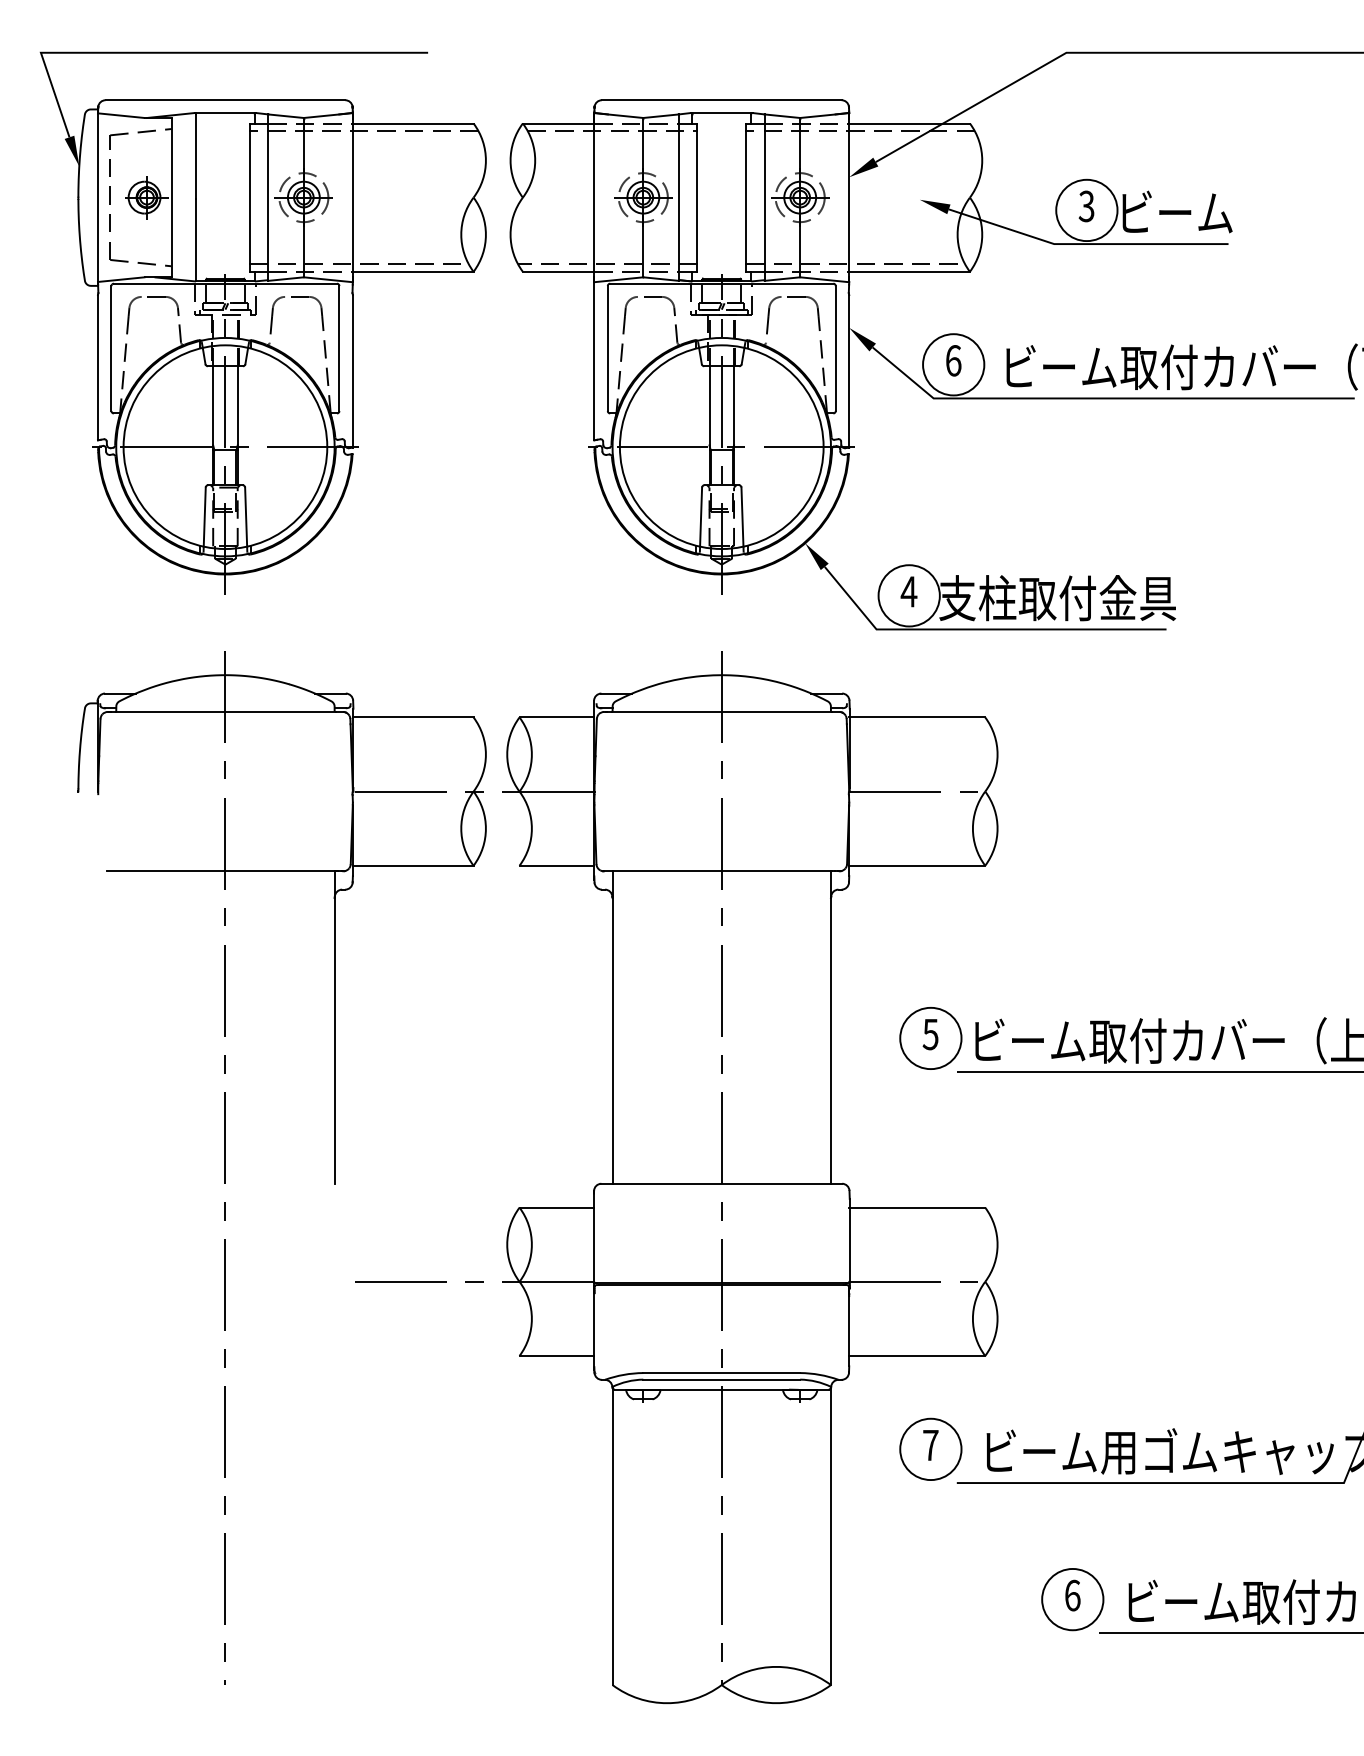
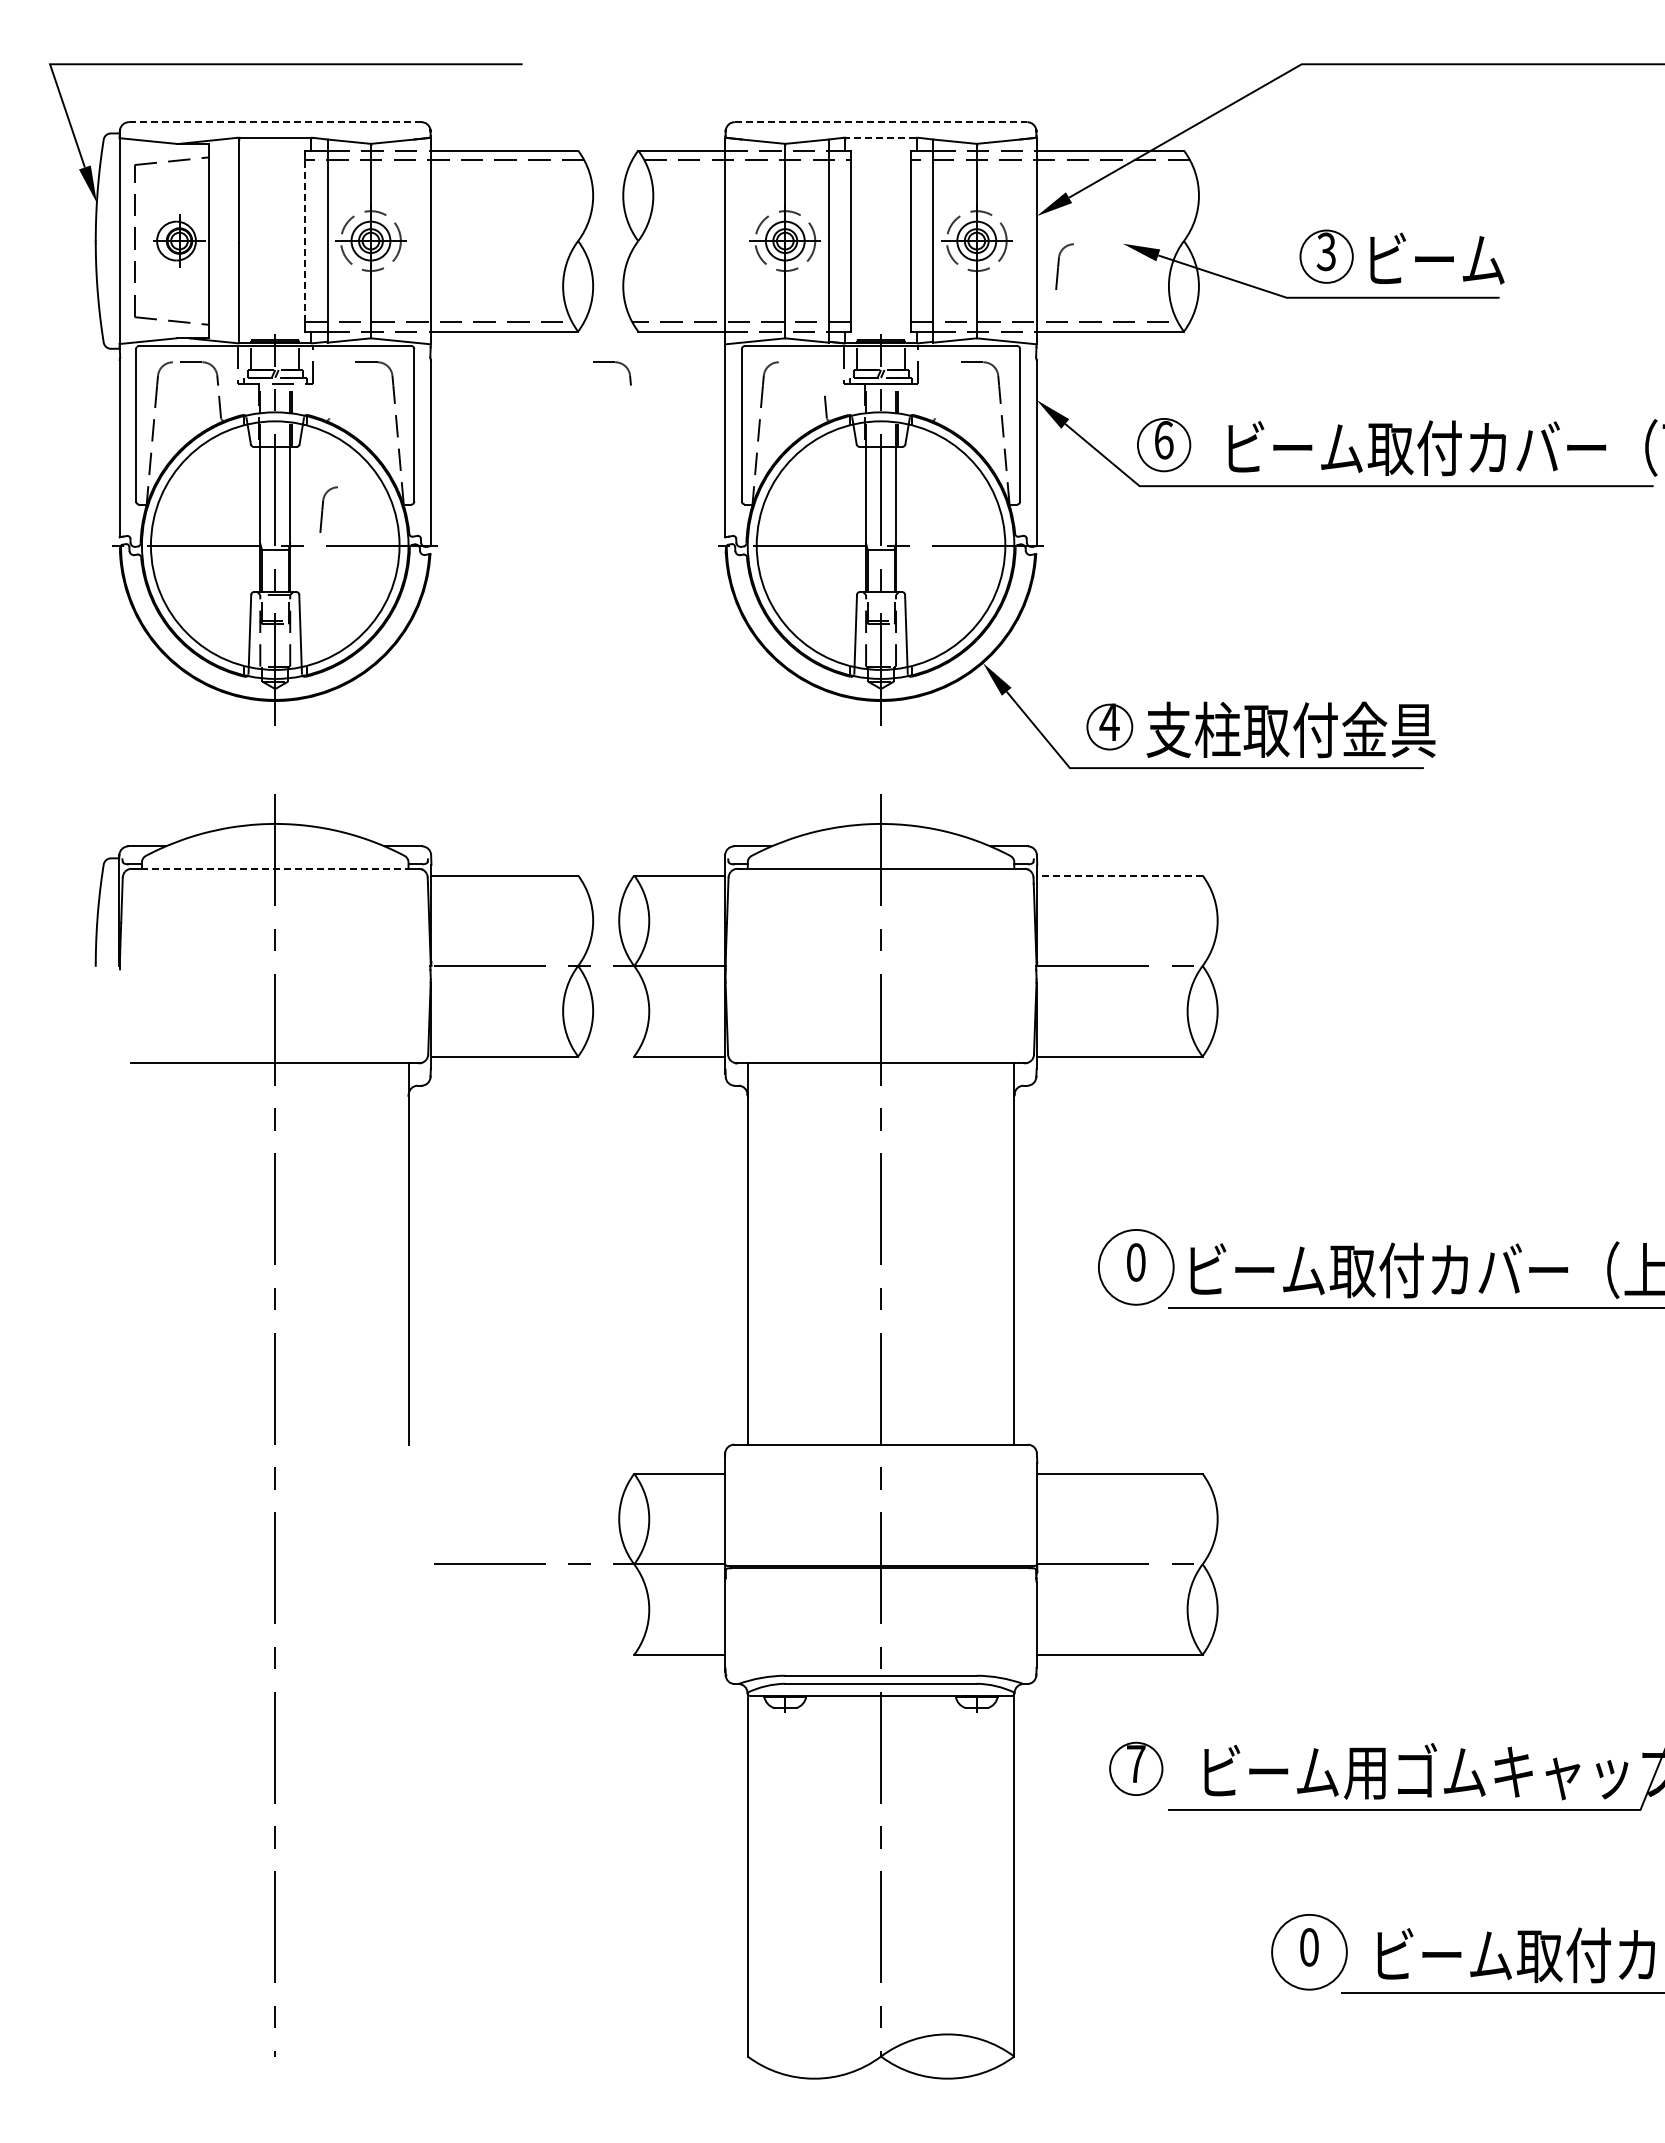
line: (225, 100) -> (275, 122), solid -> dashed
line: (722, 100) -> (881, 122), solid -> dashed
line: (722, 112) -> (881, 137), solid -> dashed
line: (250, 197) -> (305, 241), solid -> dashed
circle: (1086, 210) -> (1326, 256), size x0.7
part: (662, 297) -> (615, 363), moved
part: (277, 315) -> (328, 509), moved
part: (773, 315) -> (1064, 266), moved
circle: (953, 364) -> (1163, 444), size x0.7
circle: (908, 595) -> (1109, 726), size x0.6
line: (225, 711) -> (275, 868), solid -> dashed
line: (917, 717) -> (1119, 875), solid -> dashed
text: (930, 1034) -> (1135, 1262), 5 -> 0
circle: (930, 1449) -> (1135, 1768), size x0.7
text: (1072, 1595) -> (1309, 1947), 6 -> 0

